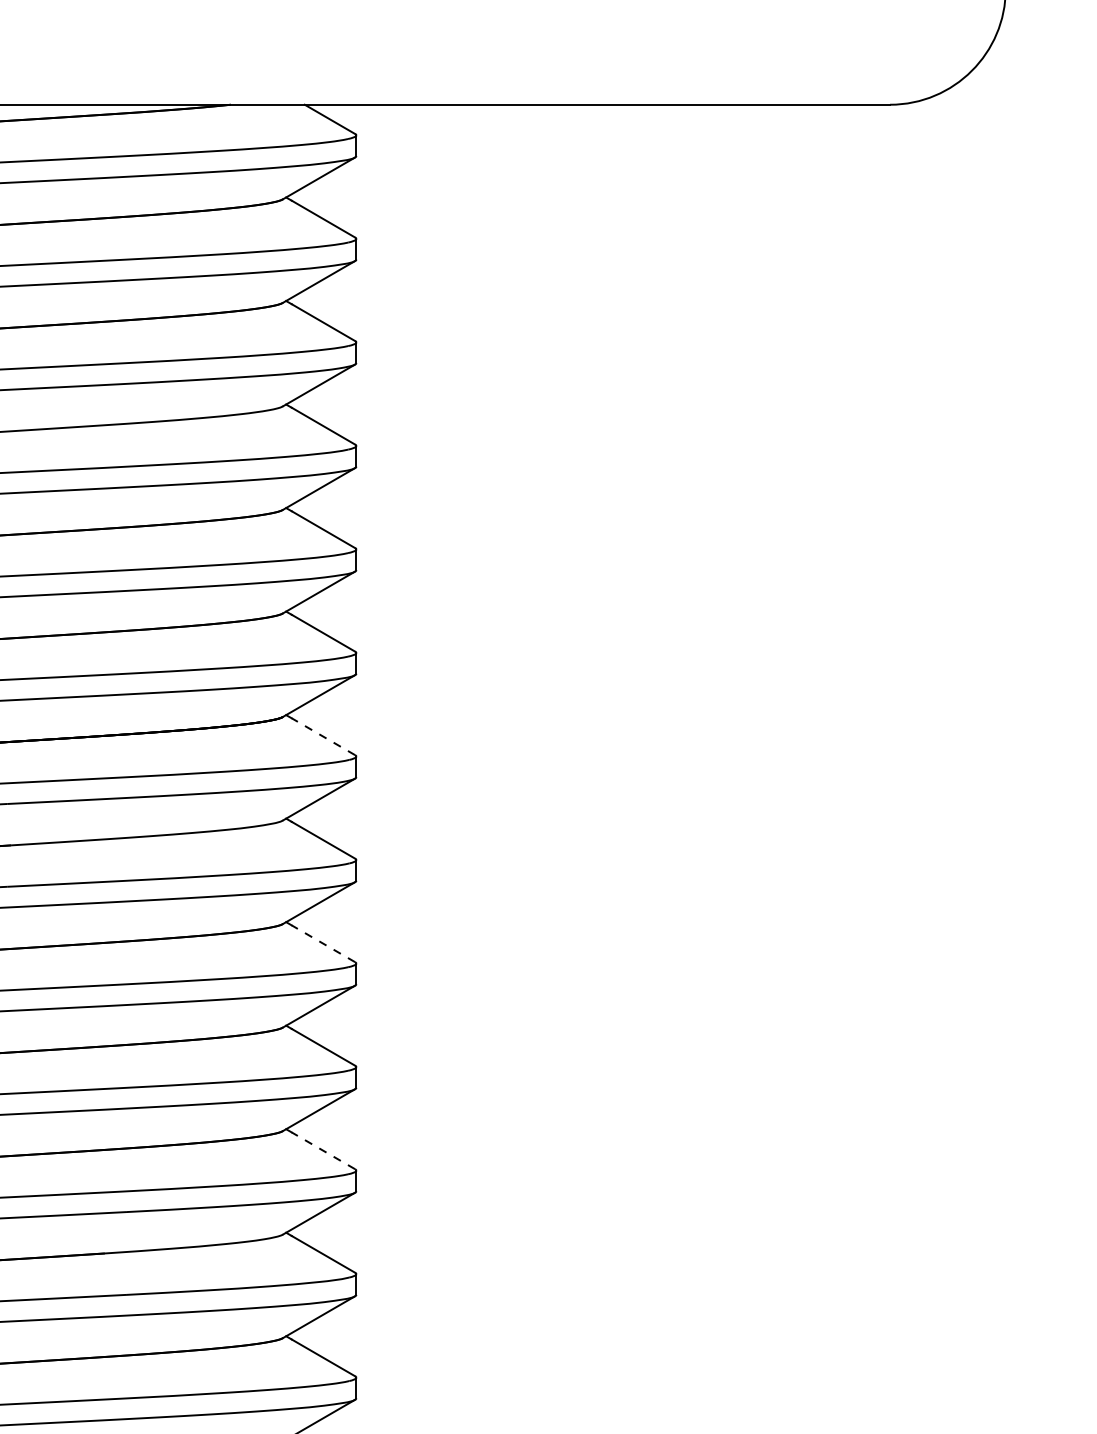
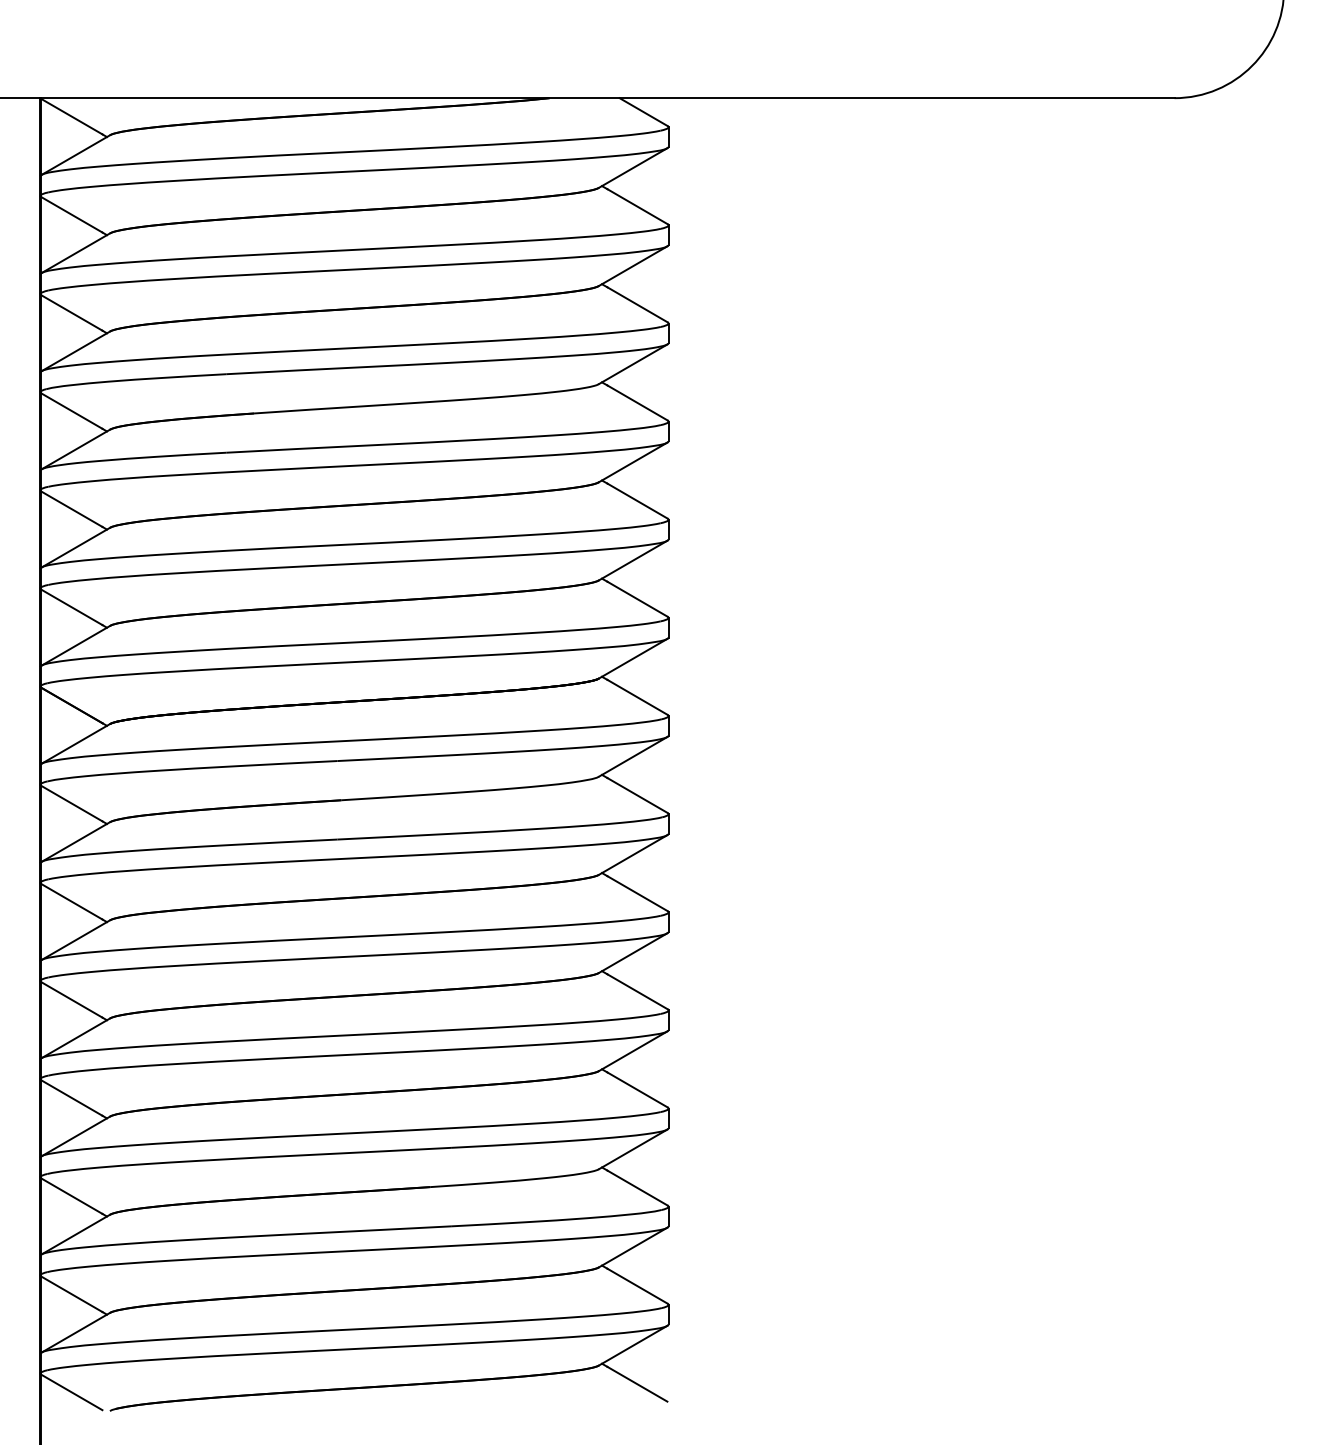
line: (323, 736) -> (637, 697), dashed -> solid
line: (323, 943) -> (637, 893), dashed -> solid
line: (323, 1150) -> (637, 1089), dashed -> solid

